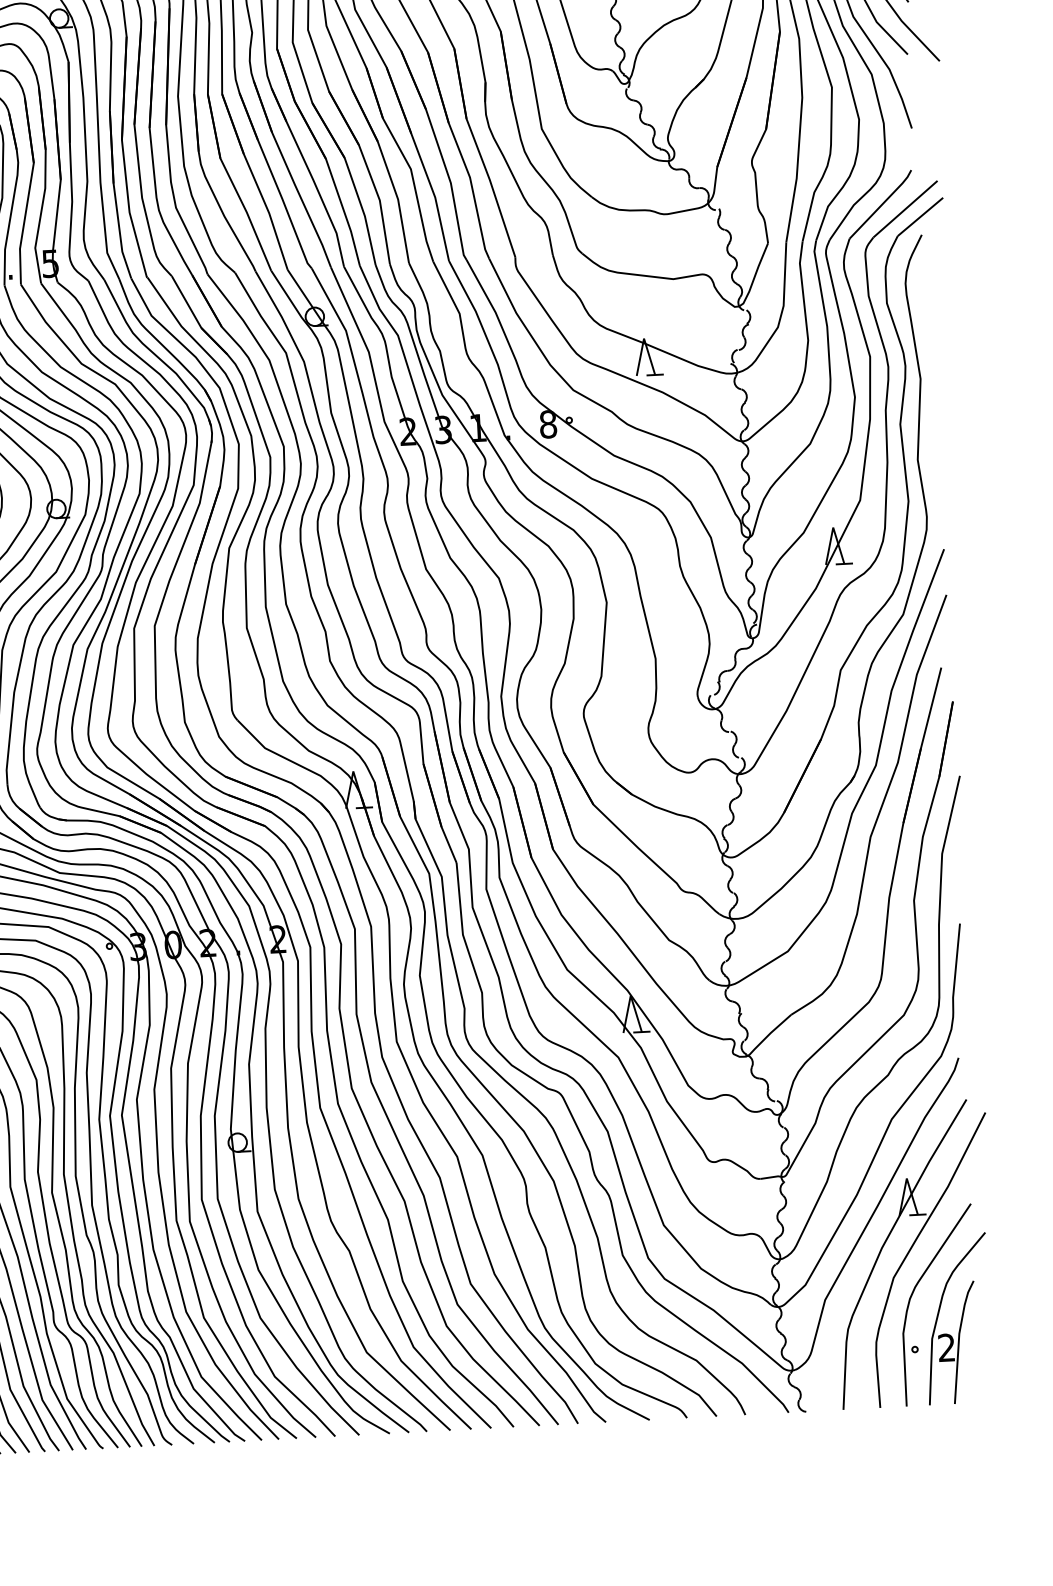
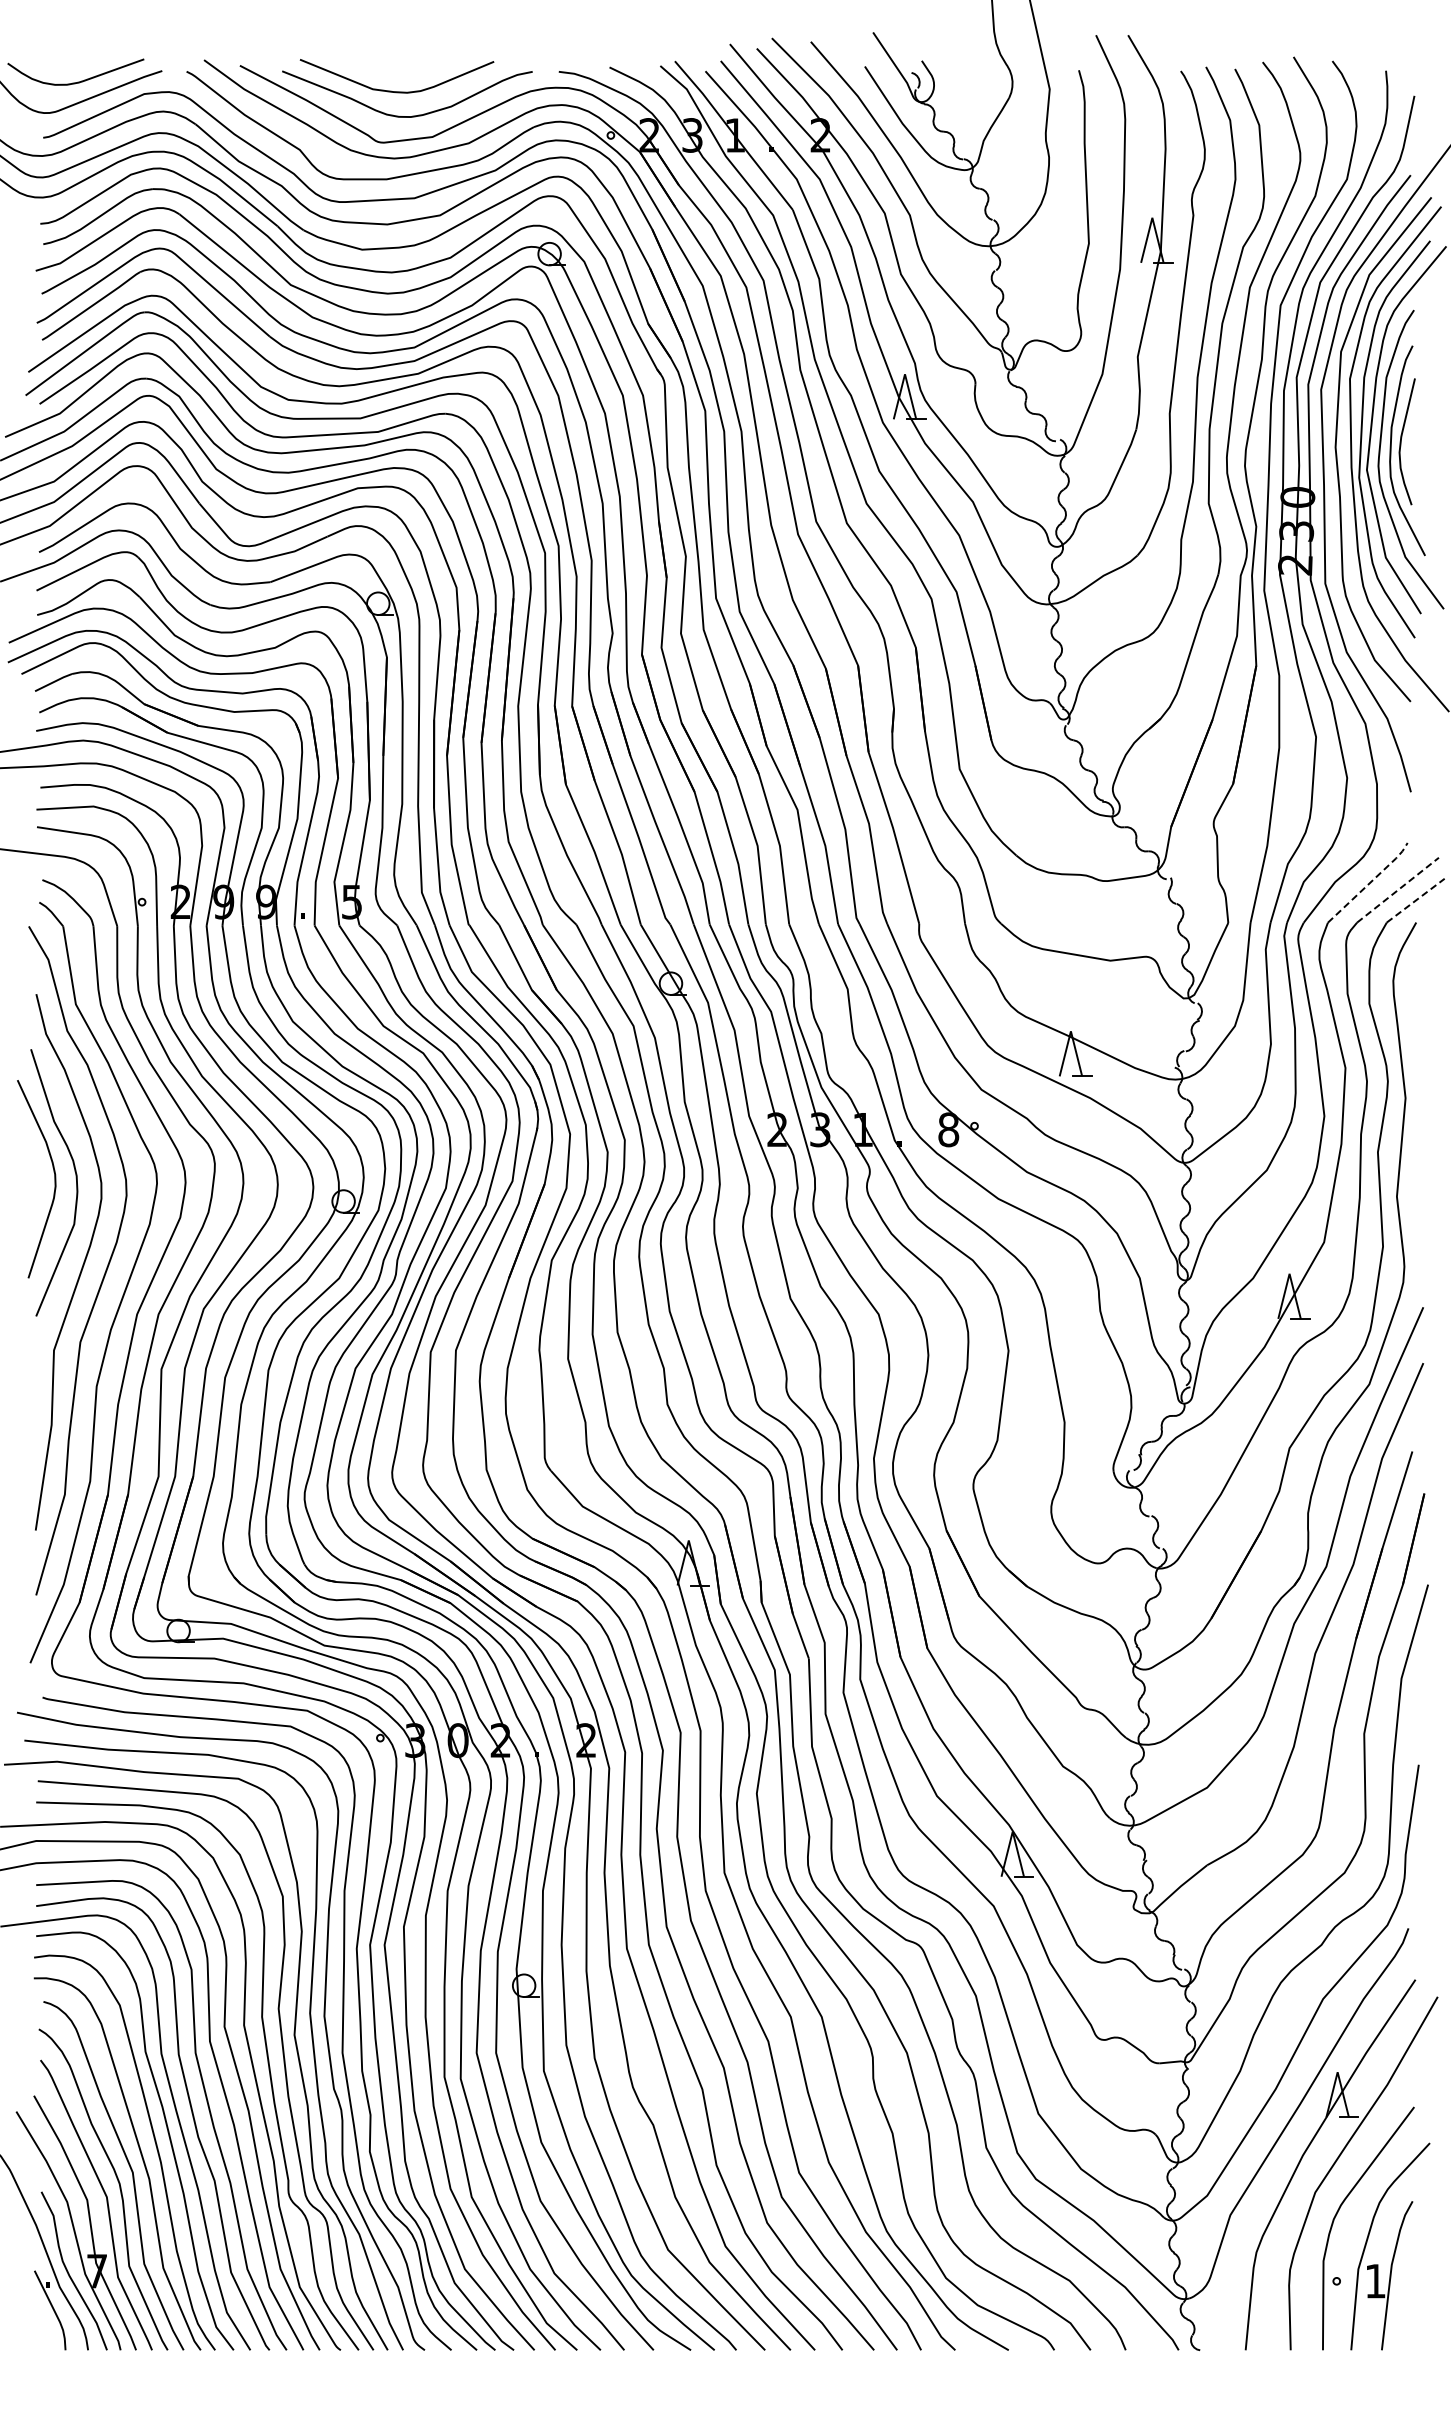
line: (881, 204) -> (1369, 883), solid -> dashed
line: (905, 208) -> (1398, 889), solid -> dashed
line: (921, 216) -> (1416, 900), solid -> dashed
text: (946, 1347) -> (1375, 2280), 2 -> 1

